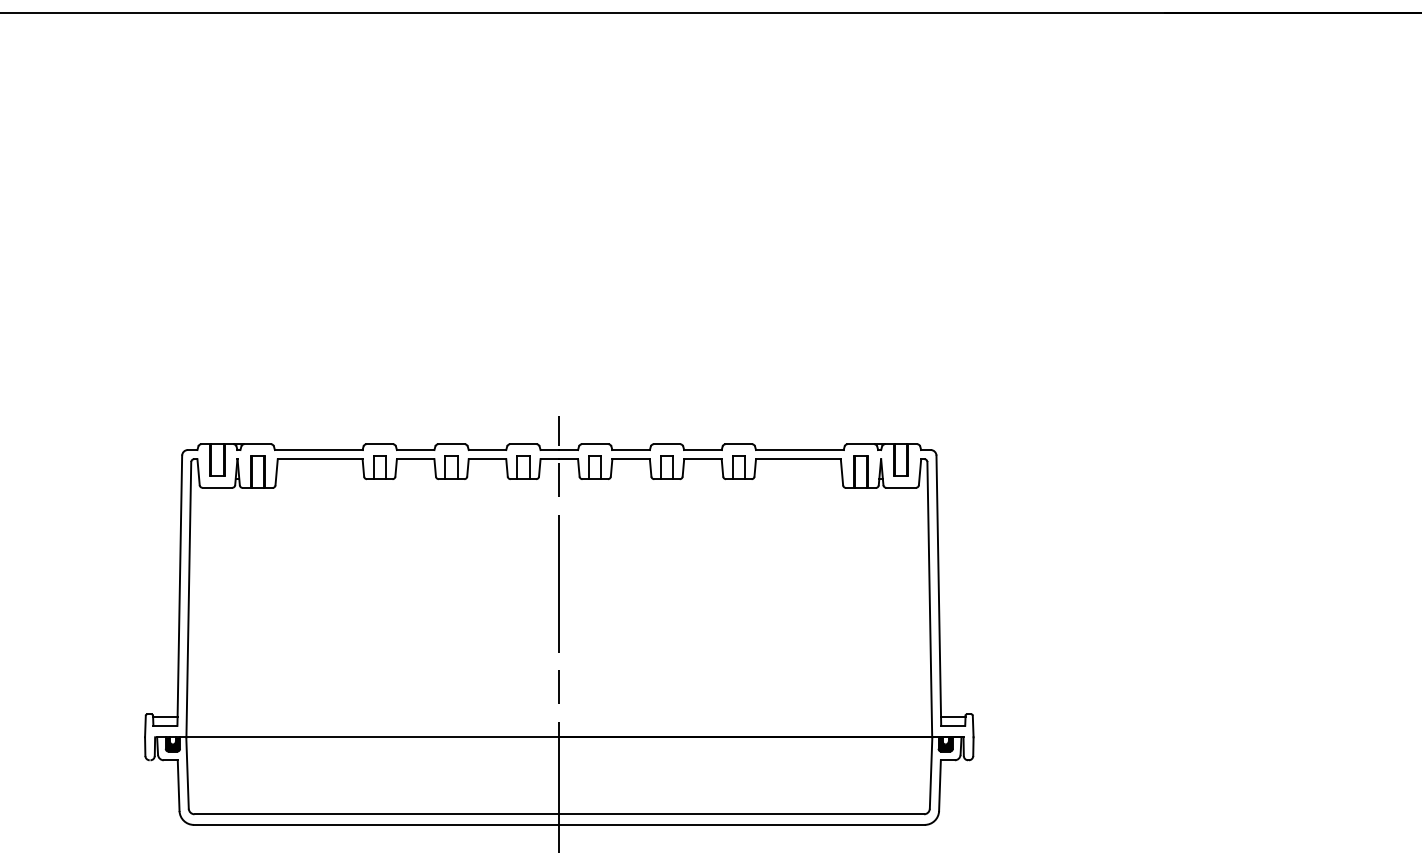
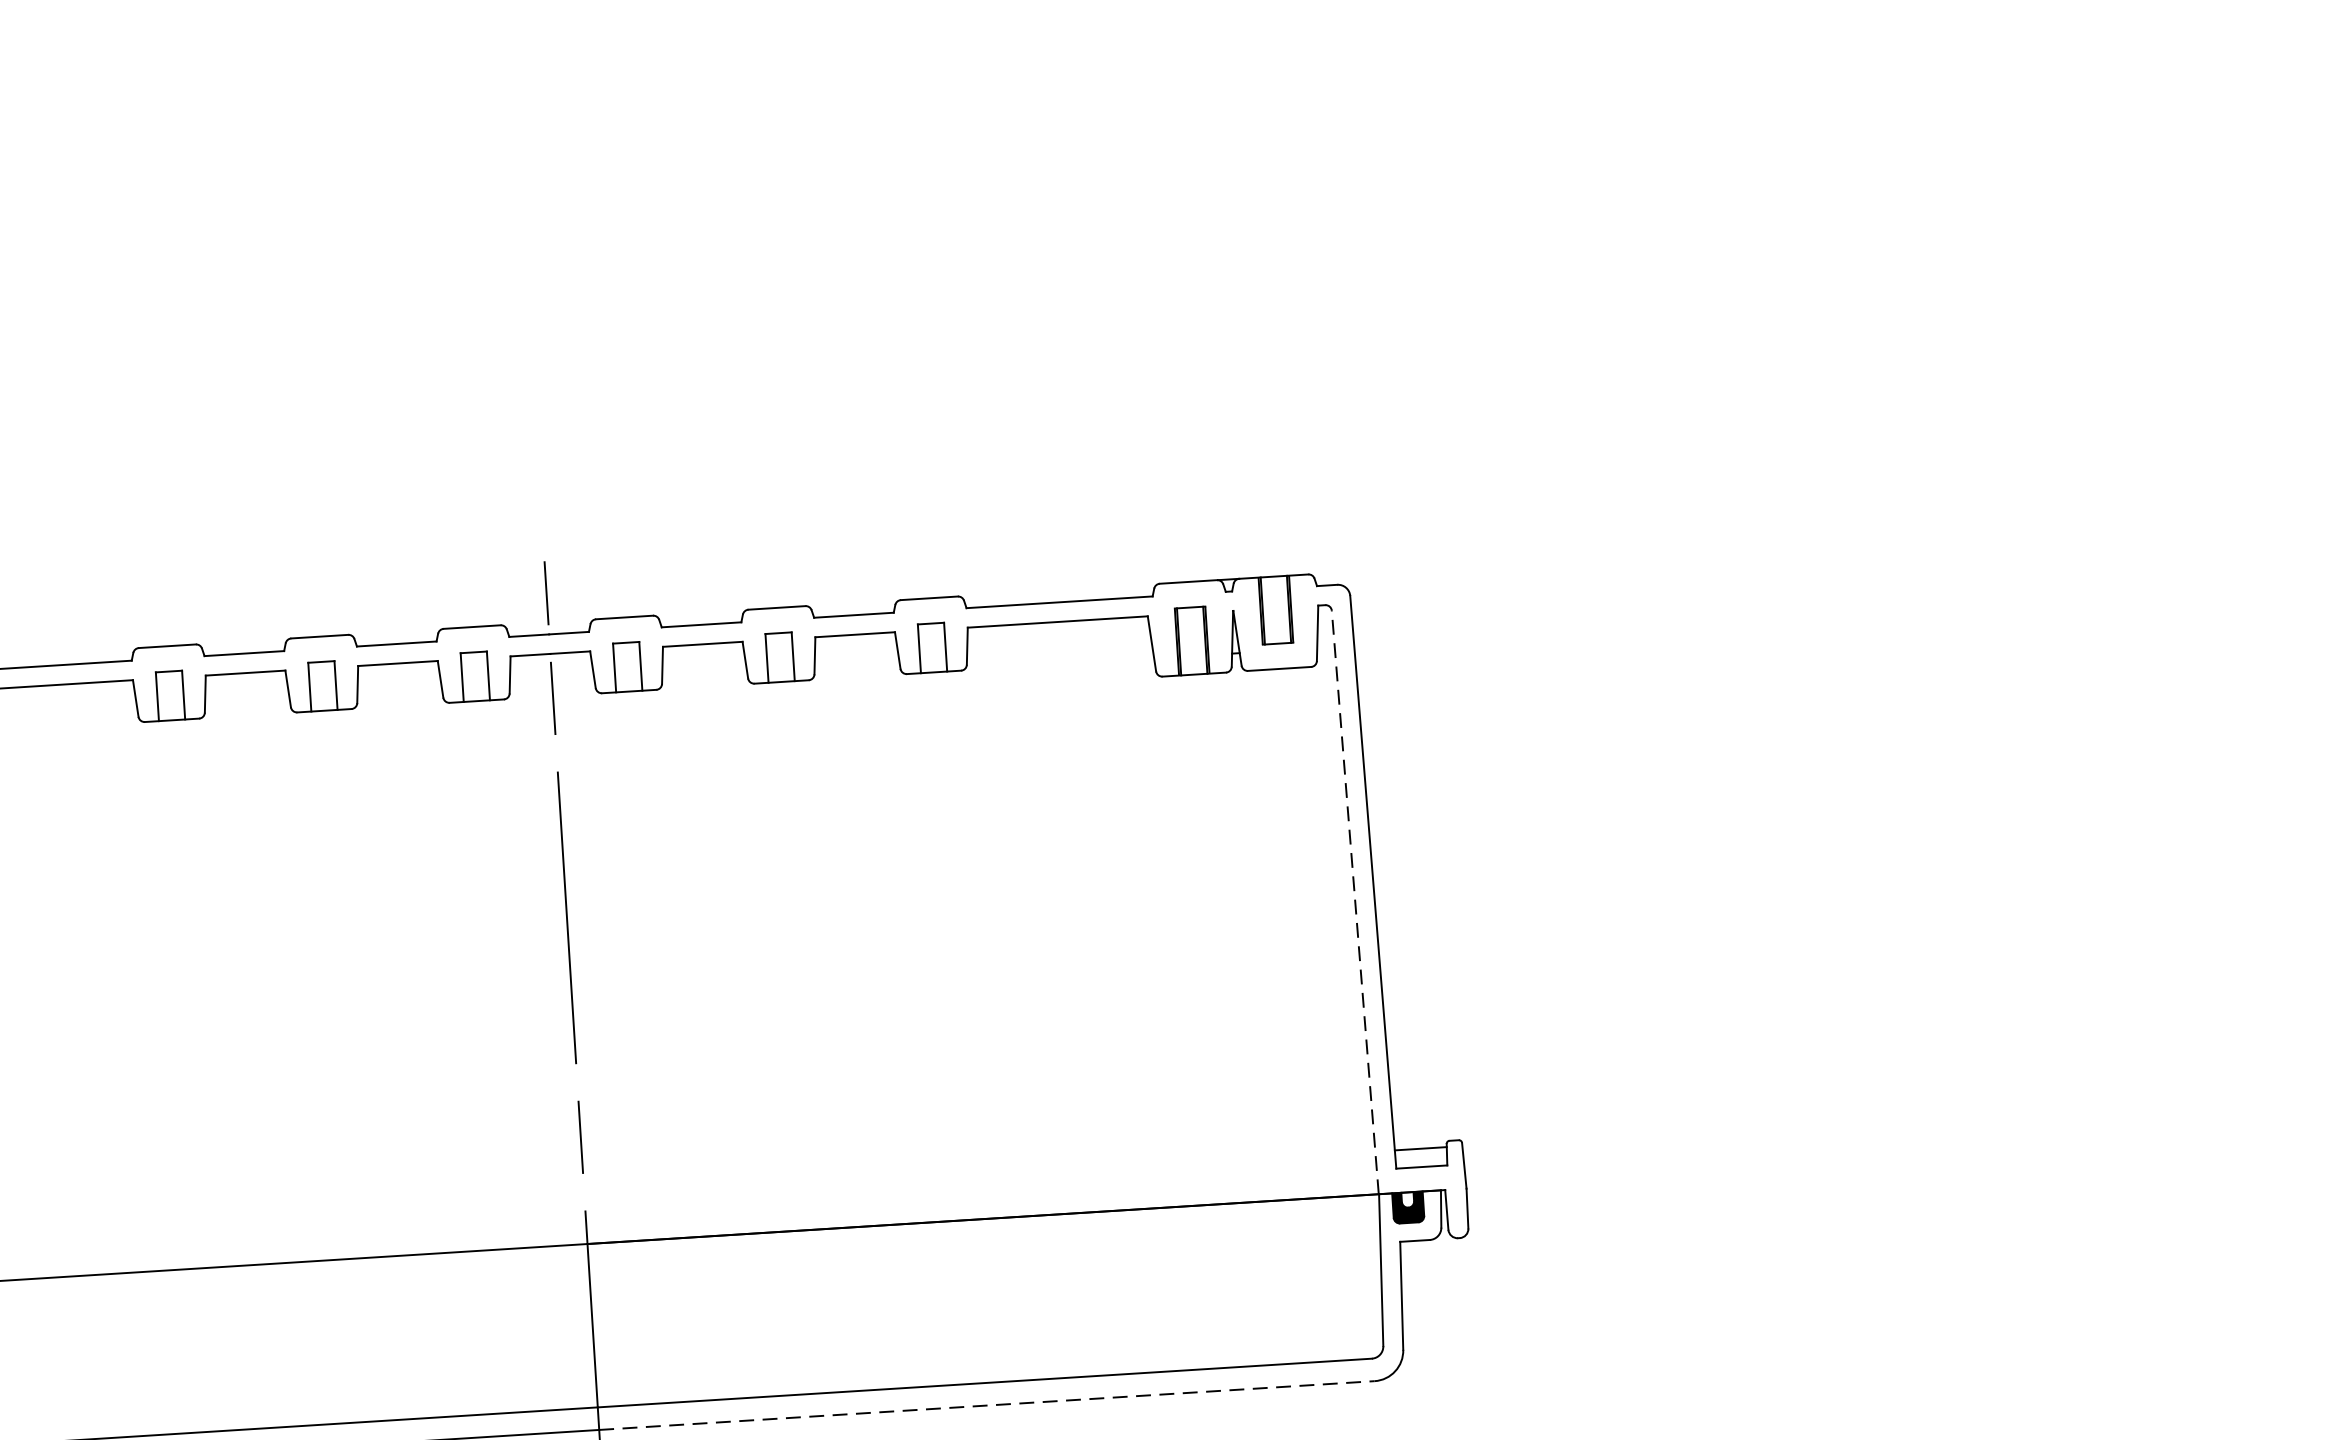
line: (929, 599) -> (1354, 902), solid -> dashed
line: (742, 824) -> (987, 1404), solid -> dashed

